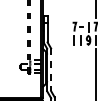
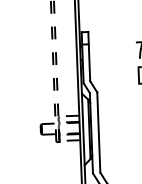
line: (51, 70) -> (99, 133), dashed -> solid

